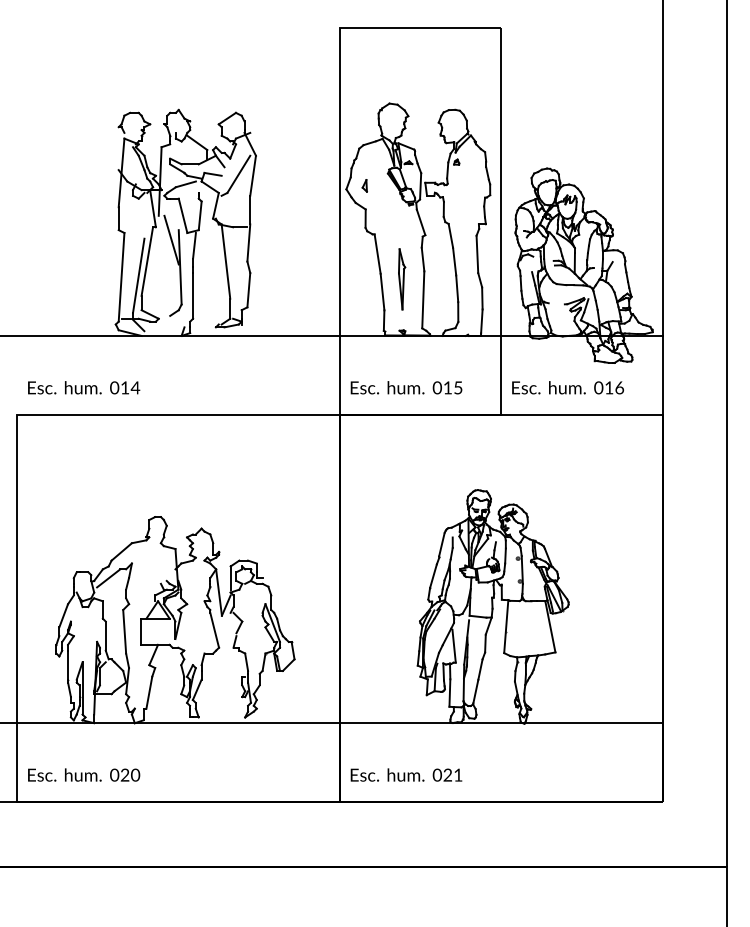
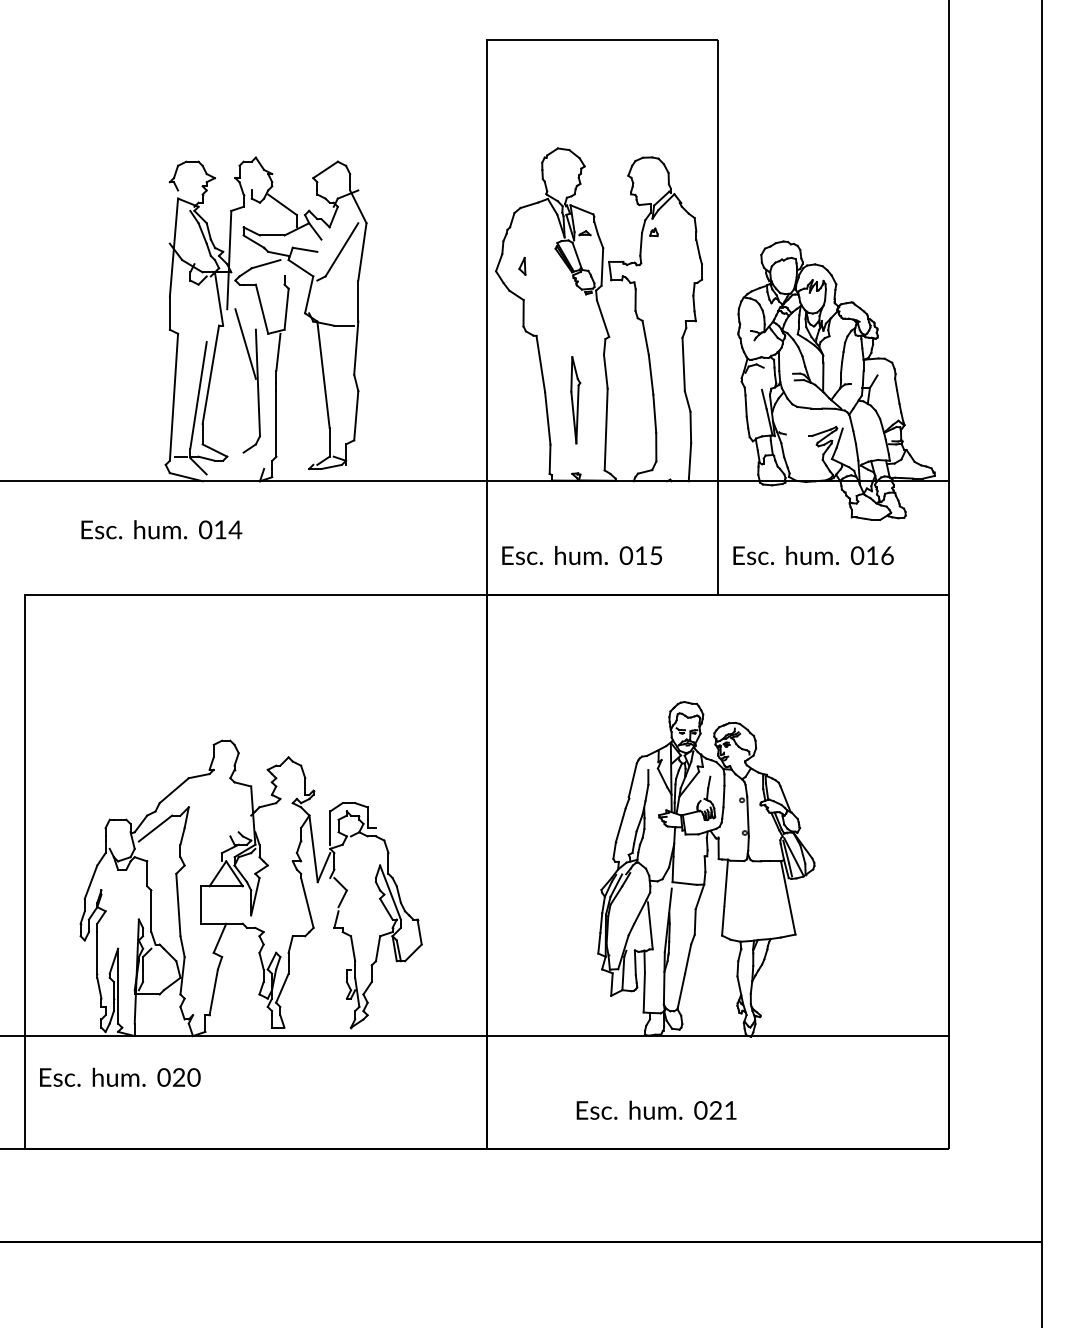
text: (84, 387) -> (162, 529), moved
text: (84, 774) -> (120, 1076), moved
text: (406, 774) -> (656, 1109), moved

